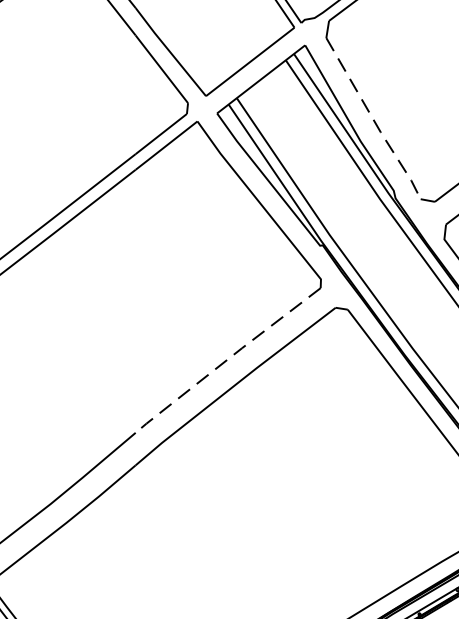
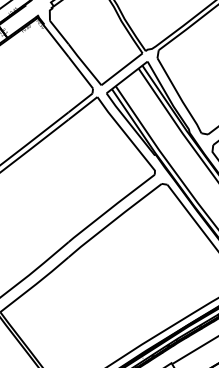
line: (373, 120) -> (179, 96), dashed -> solid
line: (227, 360) -> (111, 208), dashed -> solid

